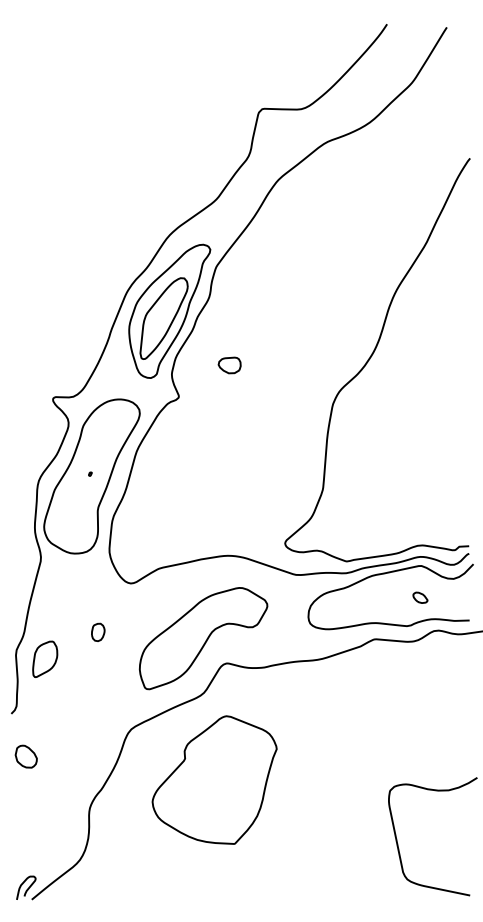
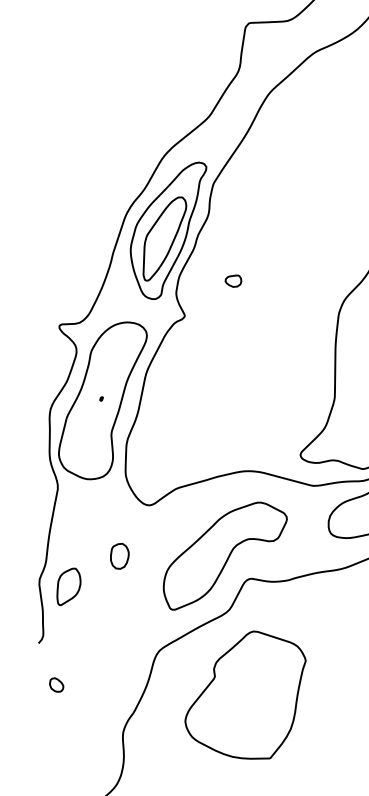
part: (229, 365) -> (233, 281), size x0.71
part: (98, 632) -> (120, 556), size x1.43
part: (26, 756) -> (56, 684), size x0.62

